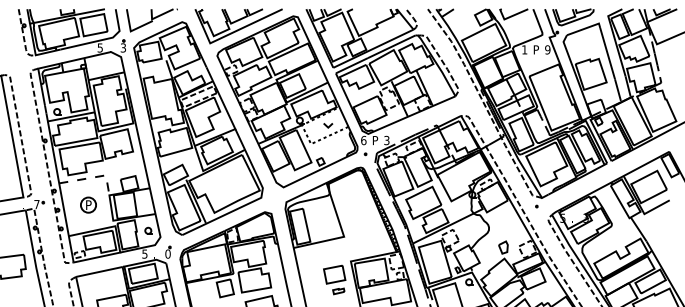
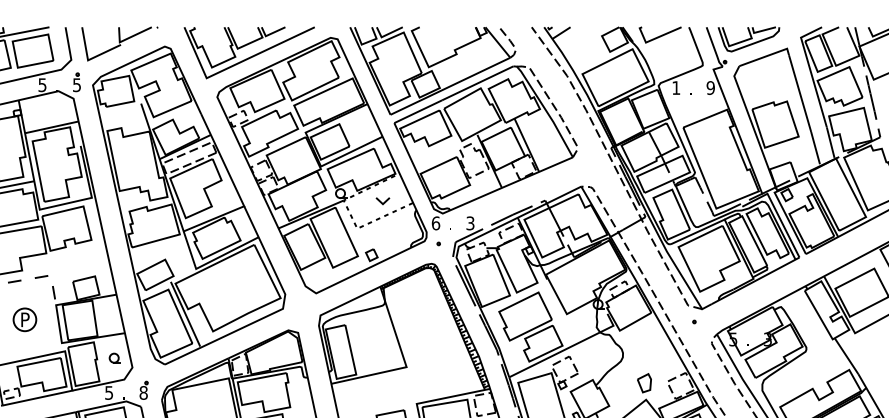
text: (123, 47) -> (77, 84), 3 -> 5
text: (535, 49) -> (692, 87), P -> .
text: (375, 140) -> (453, 223), P -> .
text: (167, 253) -> (142, 392), 0 -> 8

